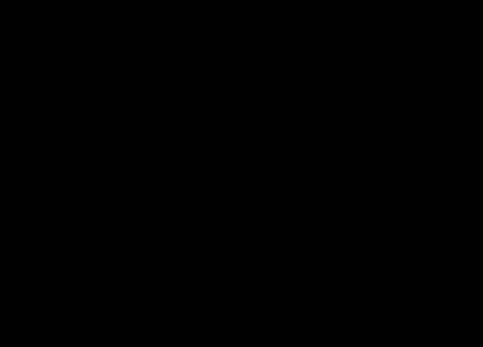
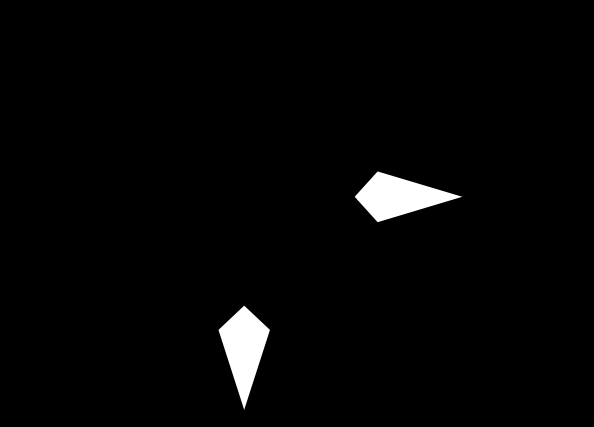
fill: (332, 159) -> (409, 196), removed
fill: (198, 291) -> (244, 358), removed

